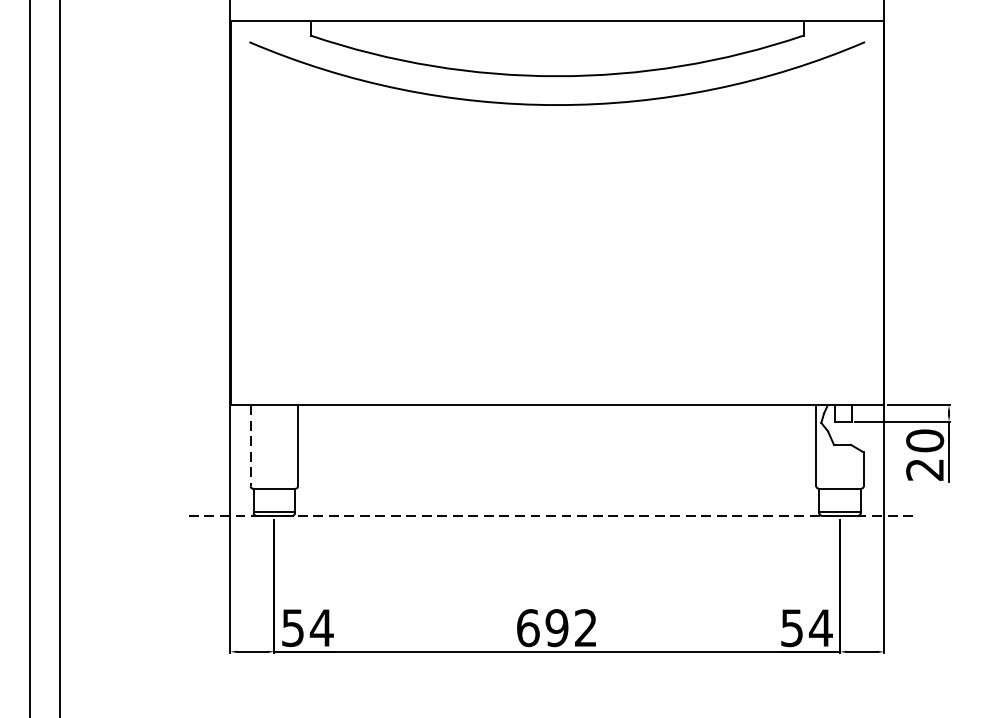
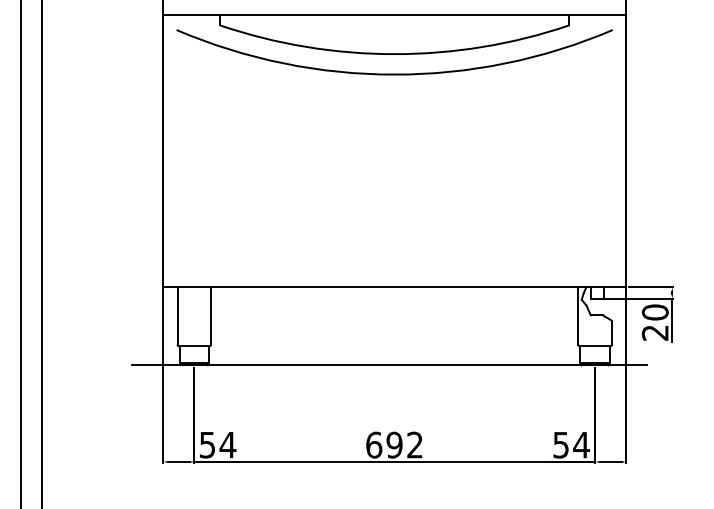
line: (250, 445) -> (177, 315), dashed -> solid
line: (549, 515) -> (389, 365), dashed -> solid

